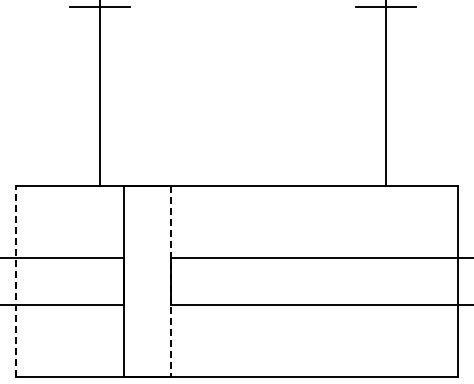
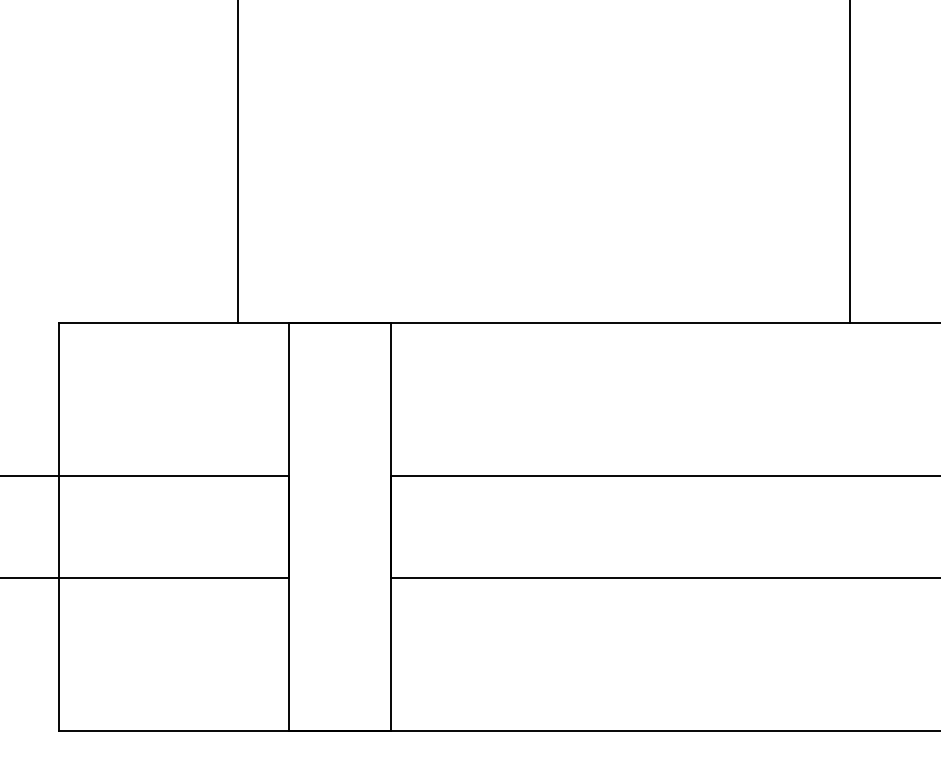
line: (16, 280) -> (60, 525), dashed -> solid
line: (171, 281) -> (391, 527), dashed -> solid

